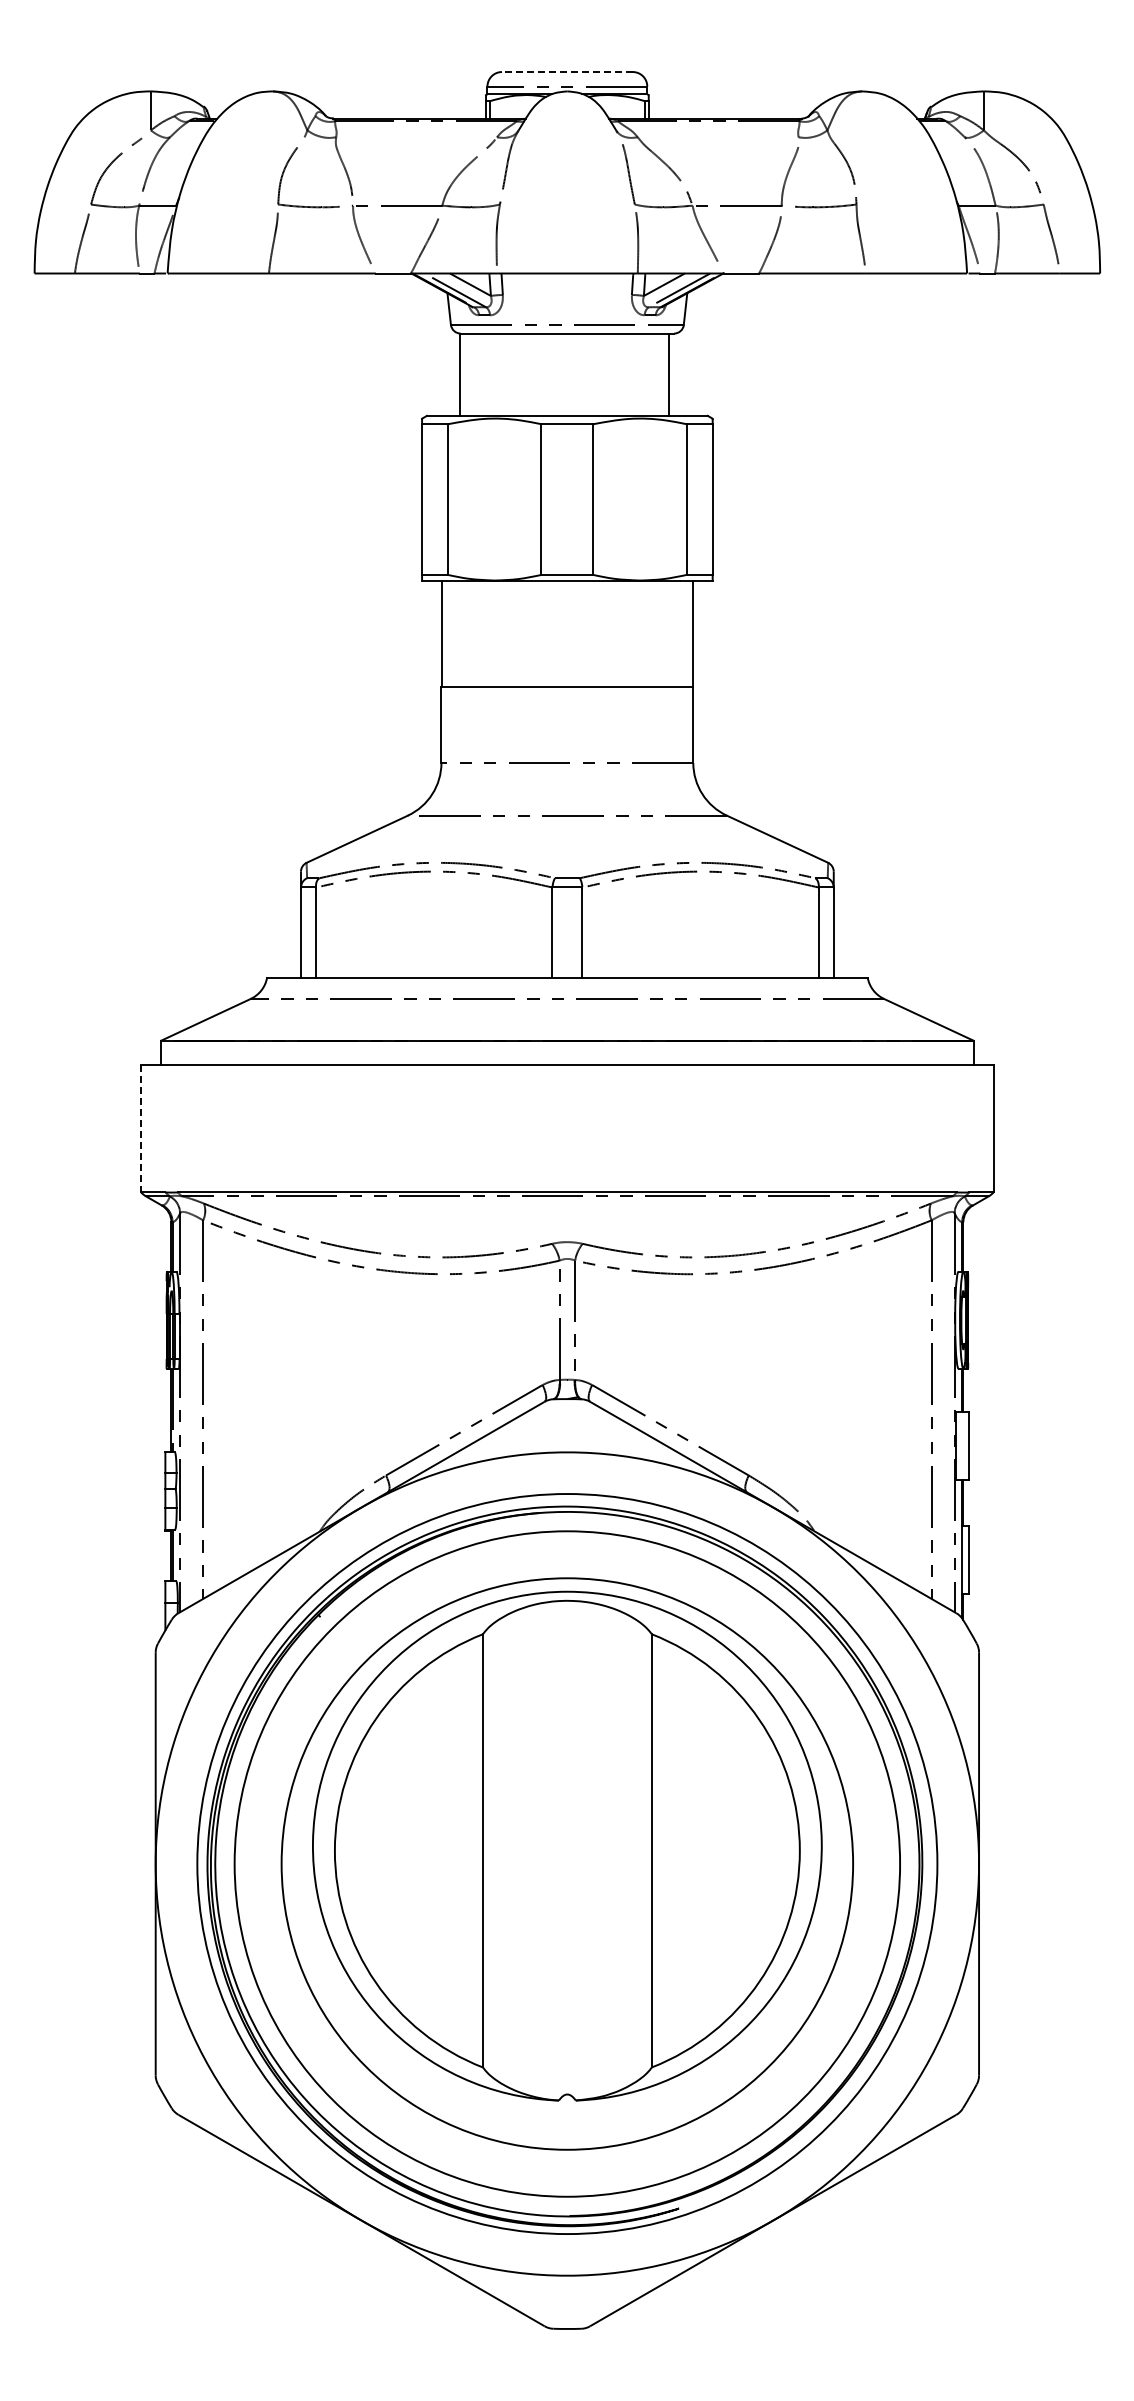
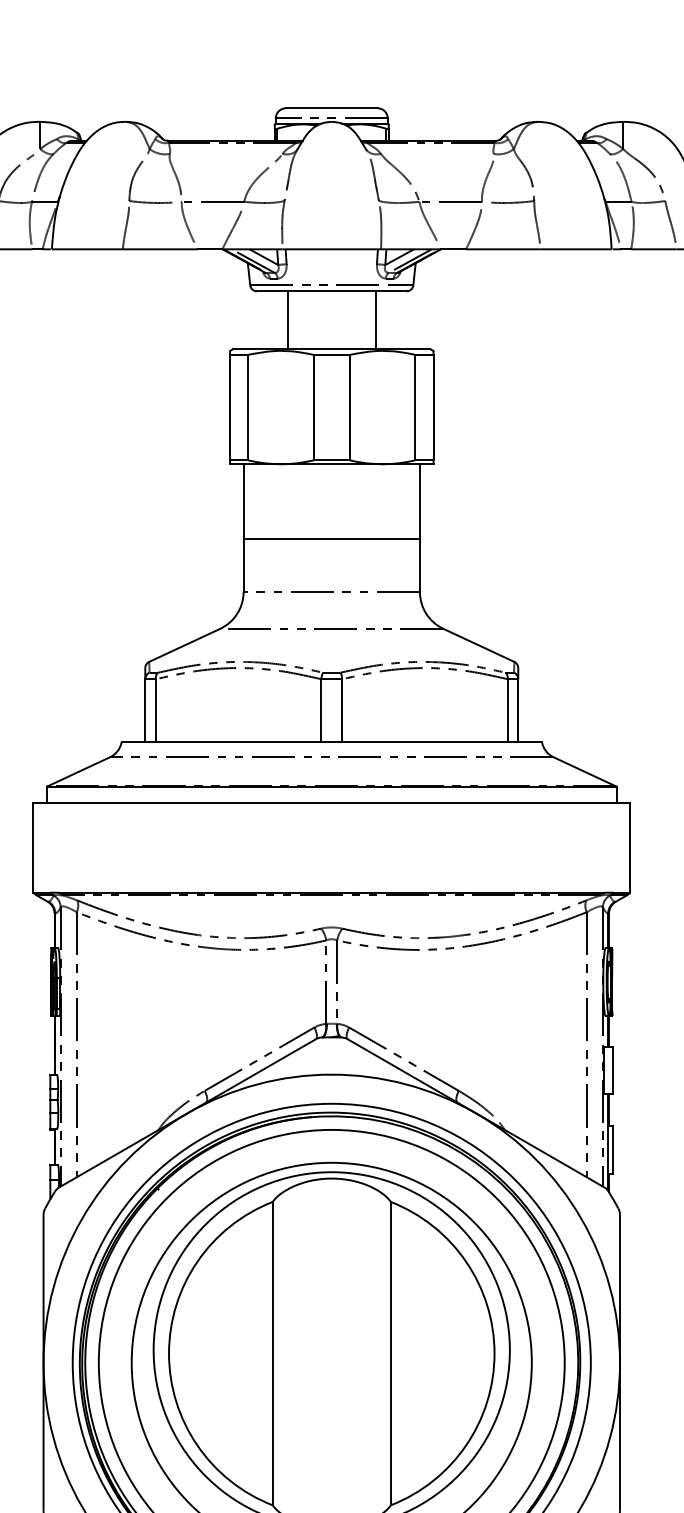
line: (566, 72) -> (331, 108), dashed -> solid
line: (460, 374) -> (287, 320), moved
line: (669, 374) -> (375, 320), moved
line: (141, 1128) -> (33, 847), dashed -> solid

